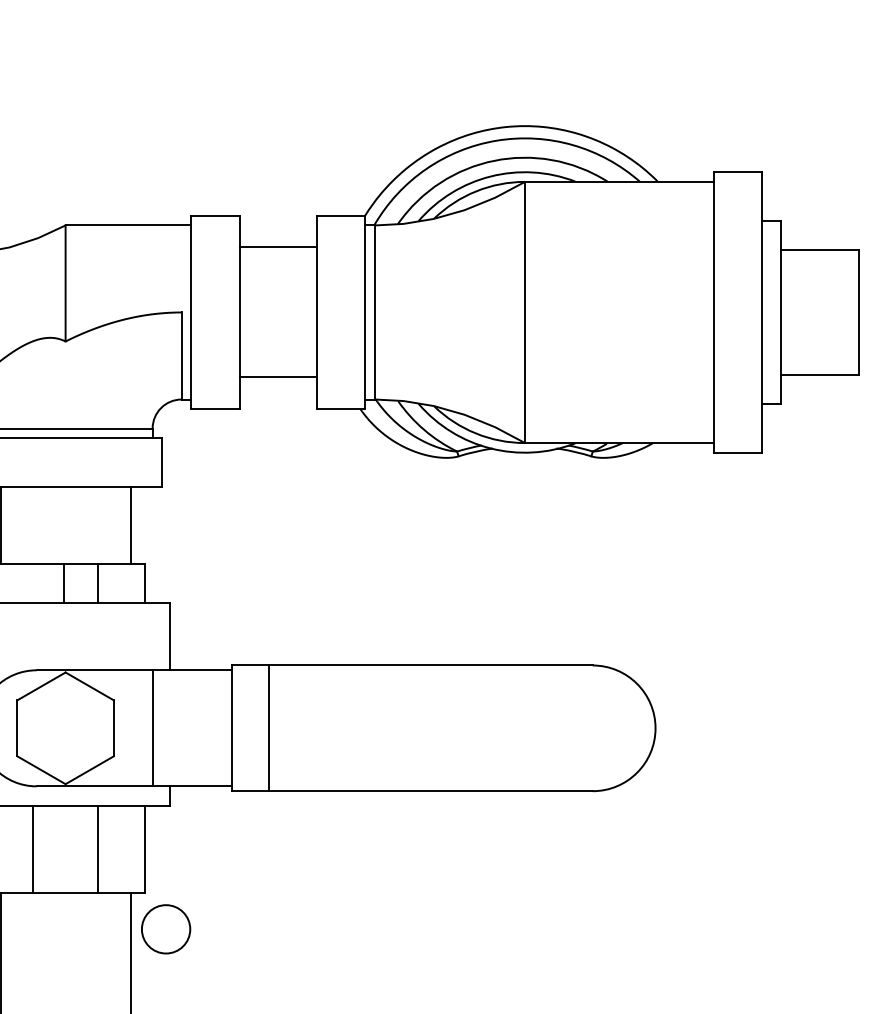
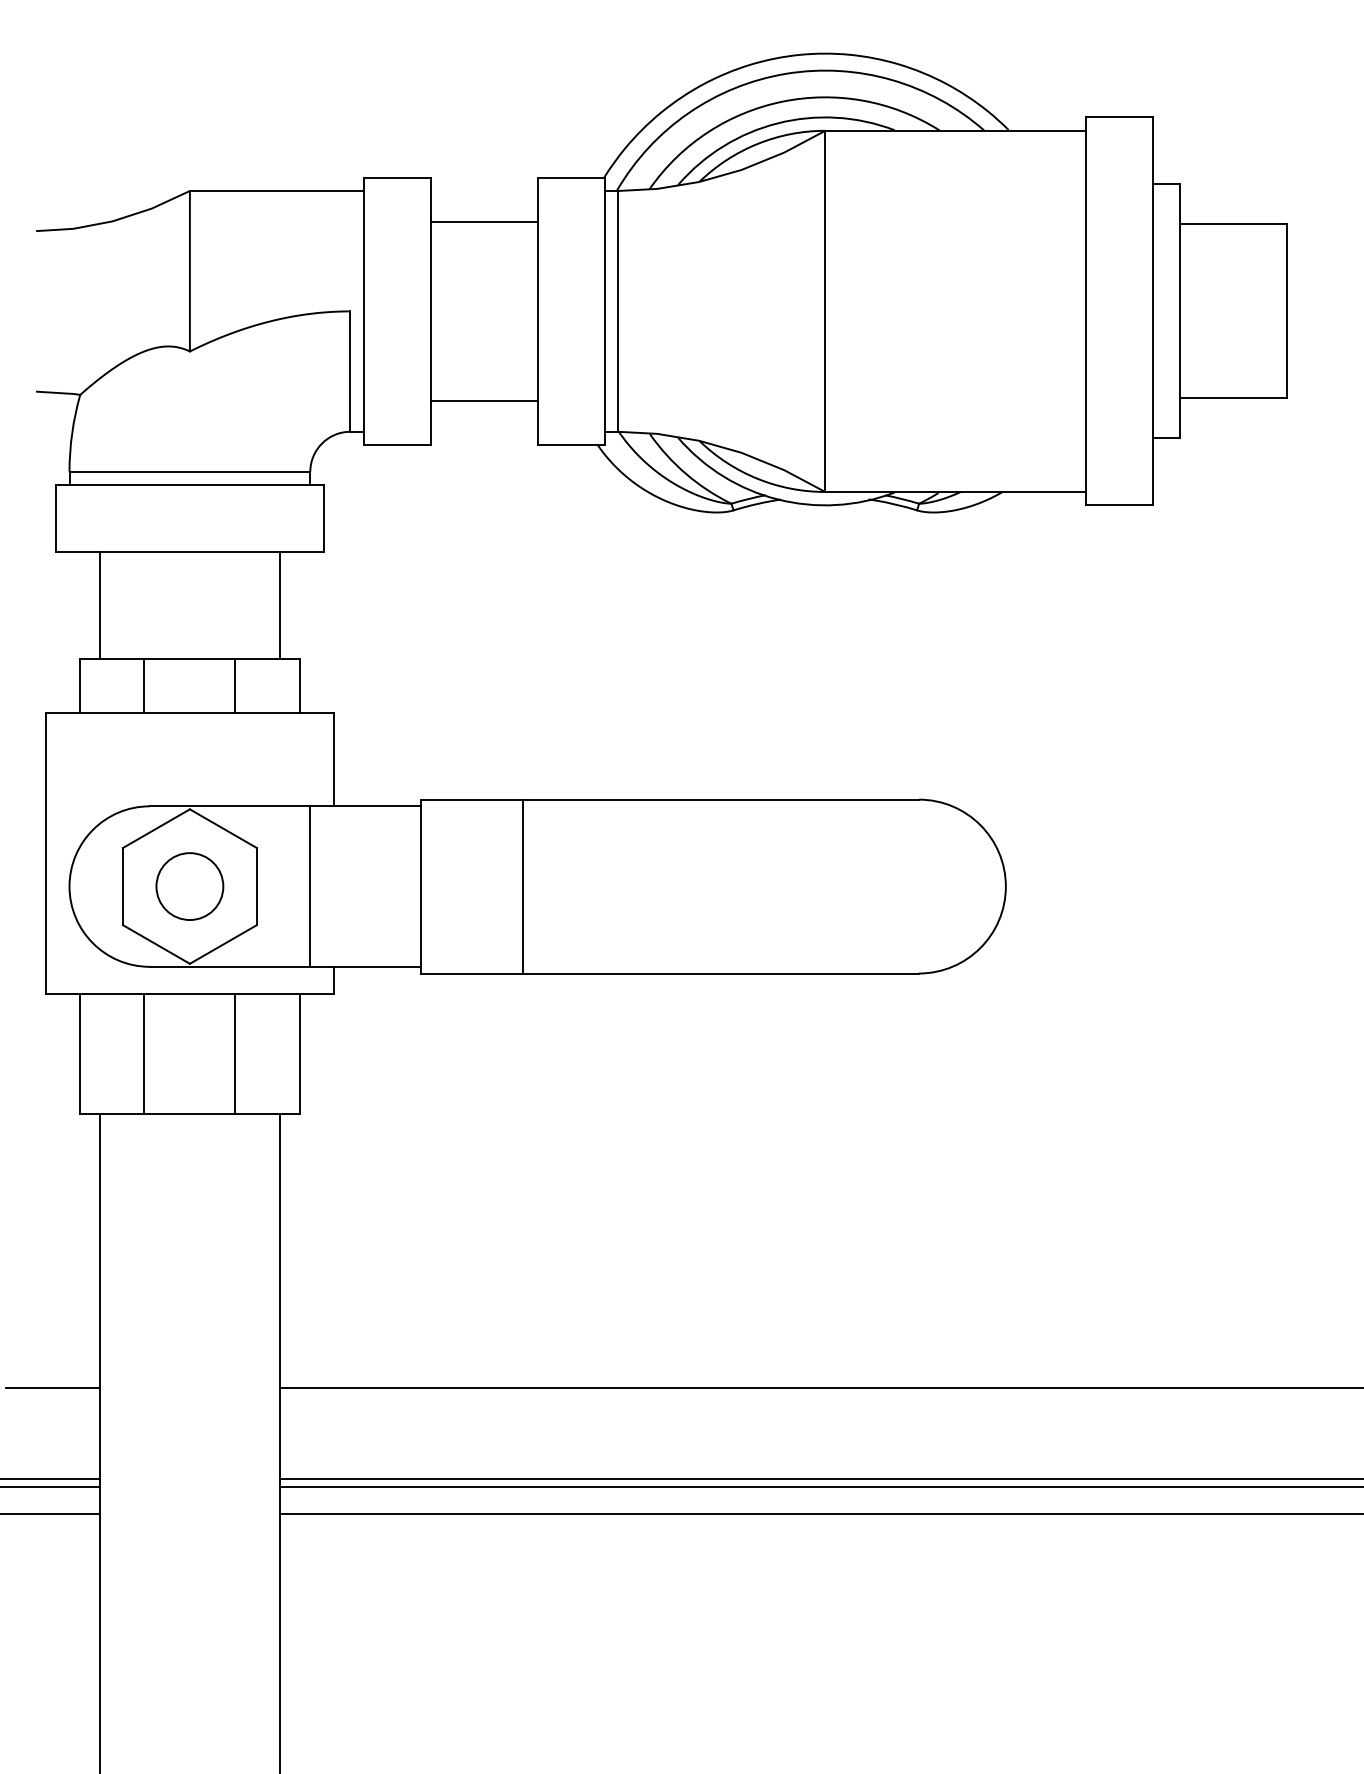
line: (64, 582) -> (144, 685), moved
line: (268, 728) -> (522, 886), moved
circle: (165, 929) -> (189, 886), moved

